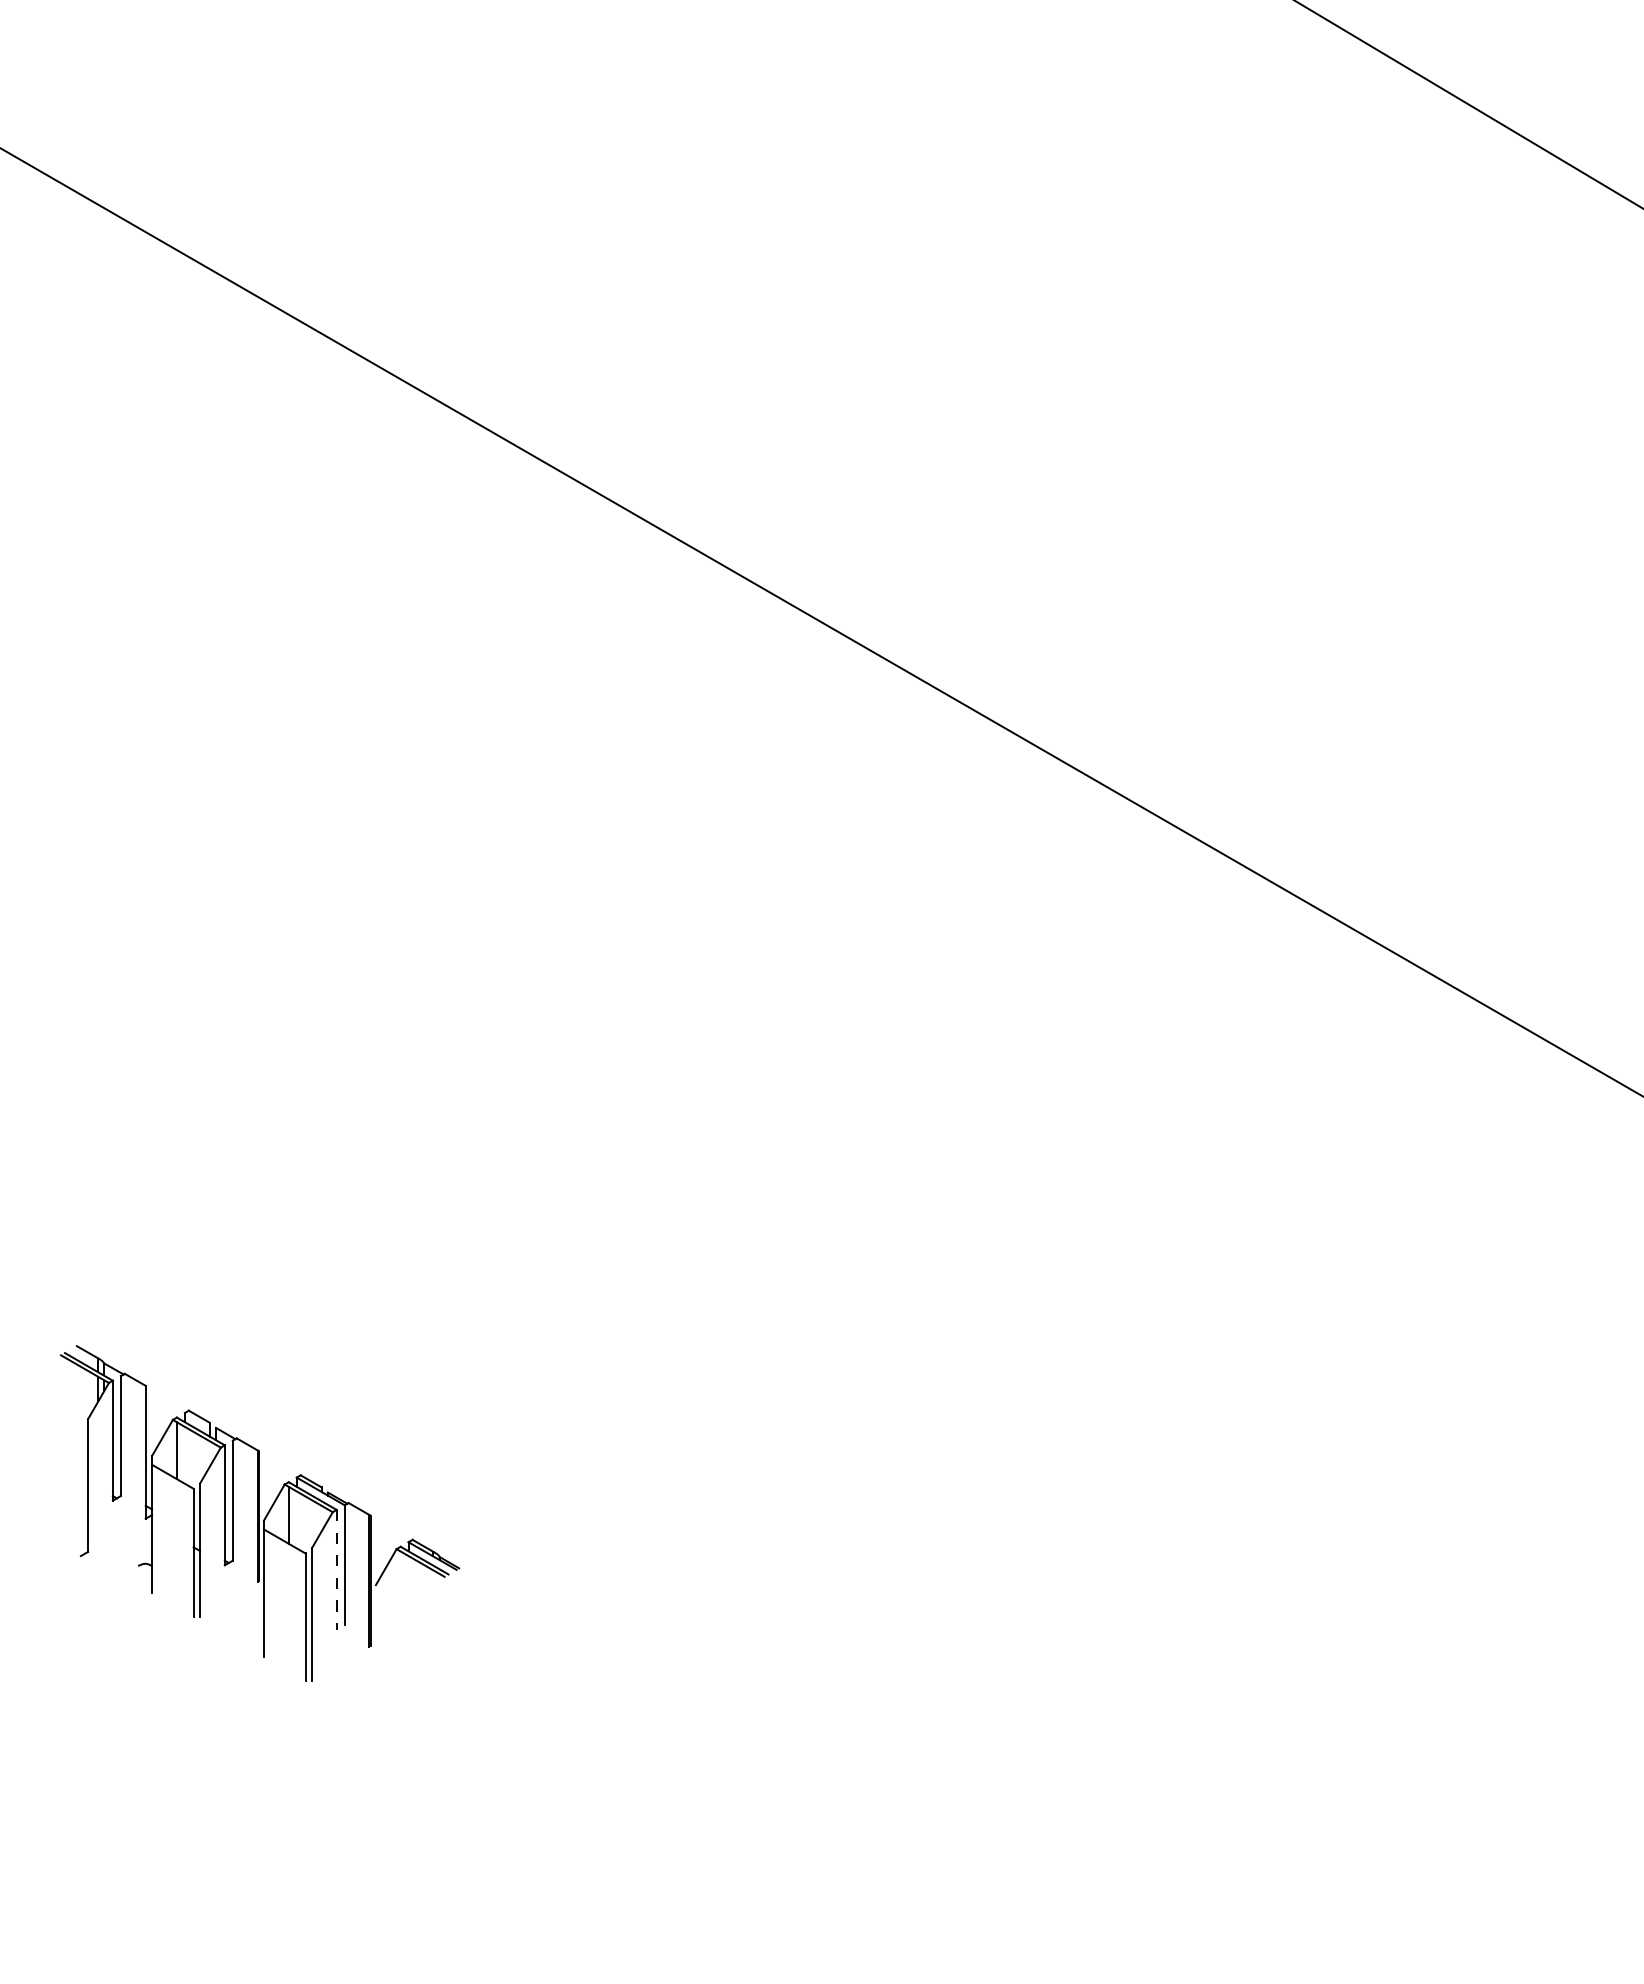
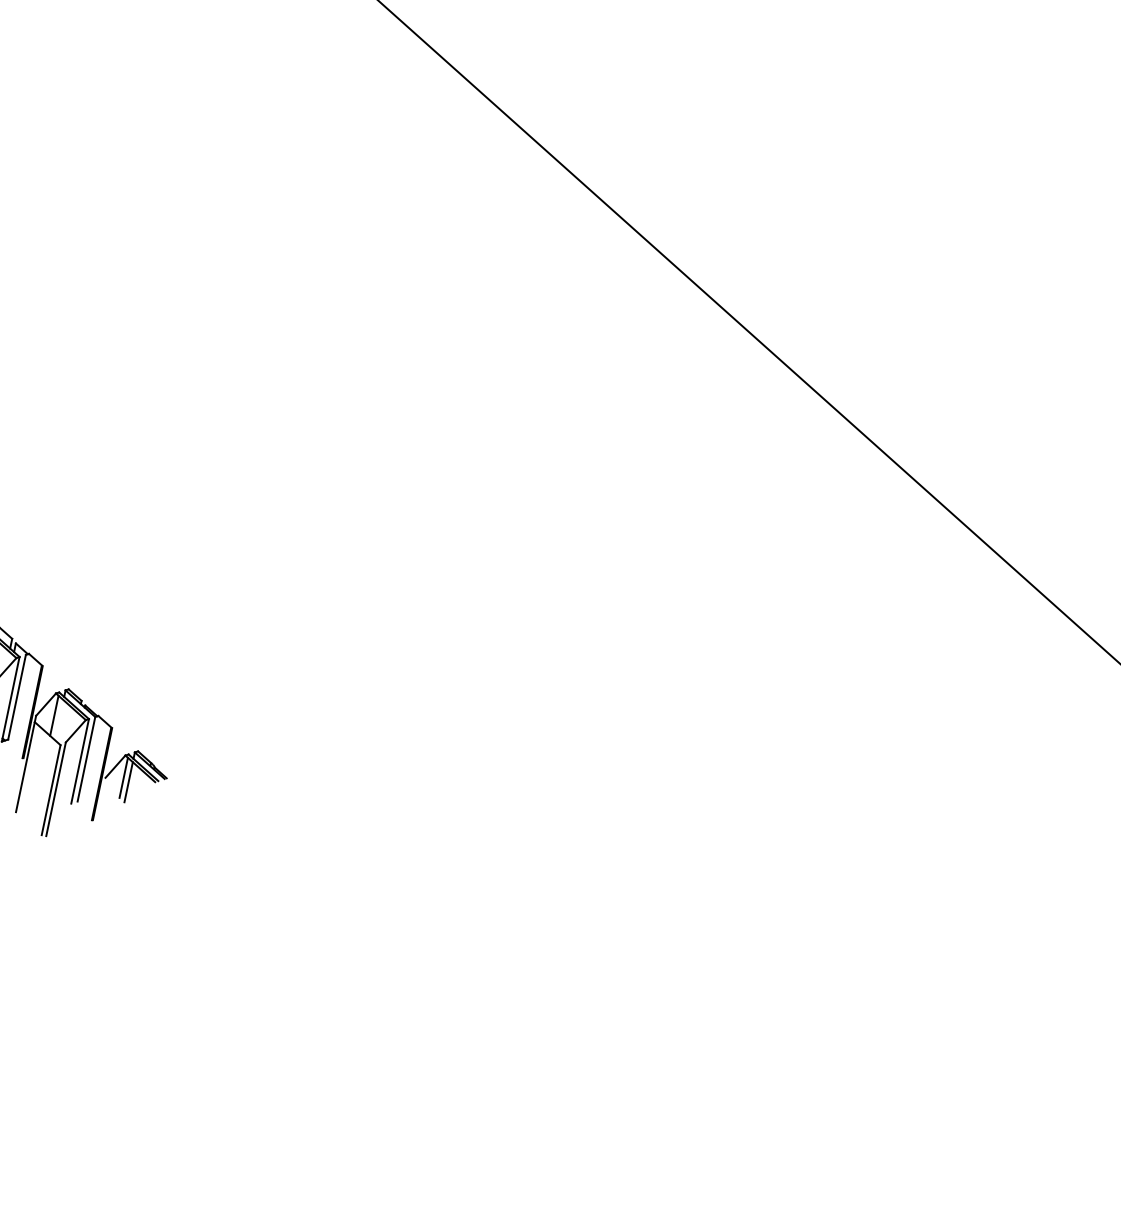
line: (336, 1569) -> (80, 761), dashed -> solid
line: (400, 1579) -> (123, 777), added
line: (408, 1584) -> (128, 782), added

